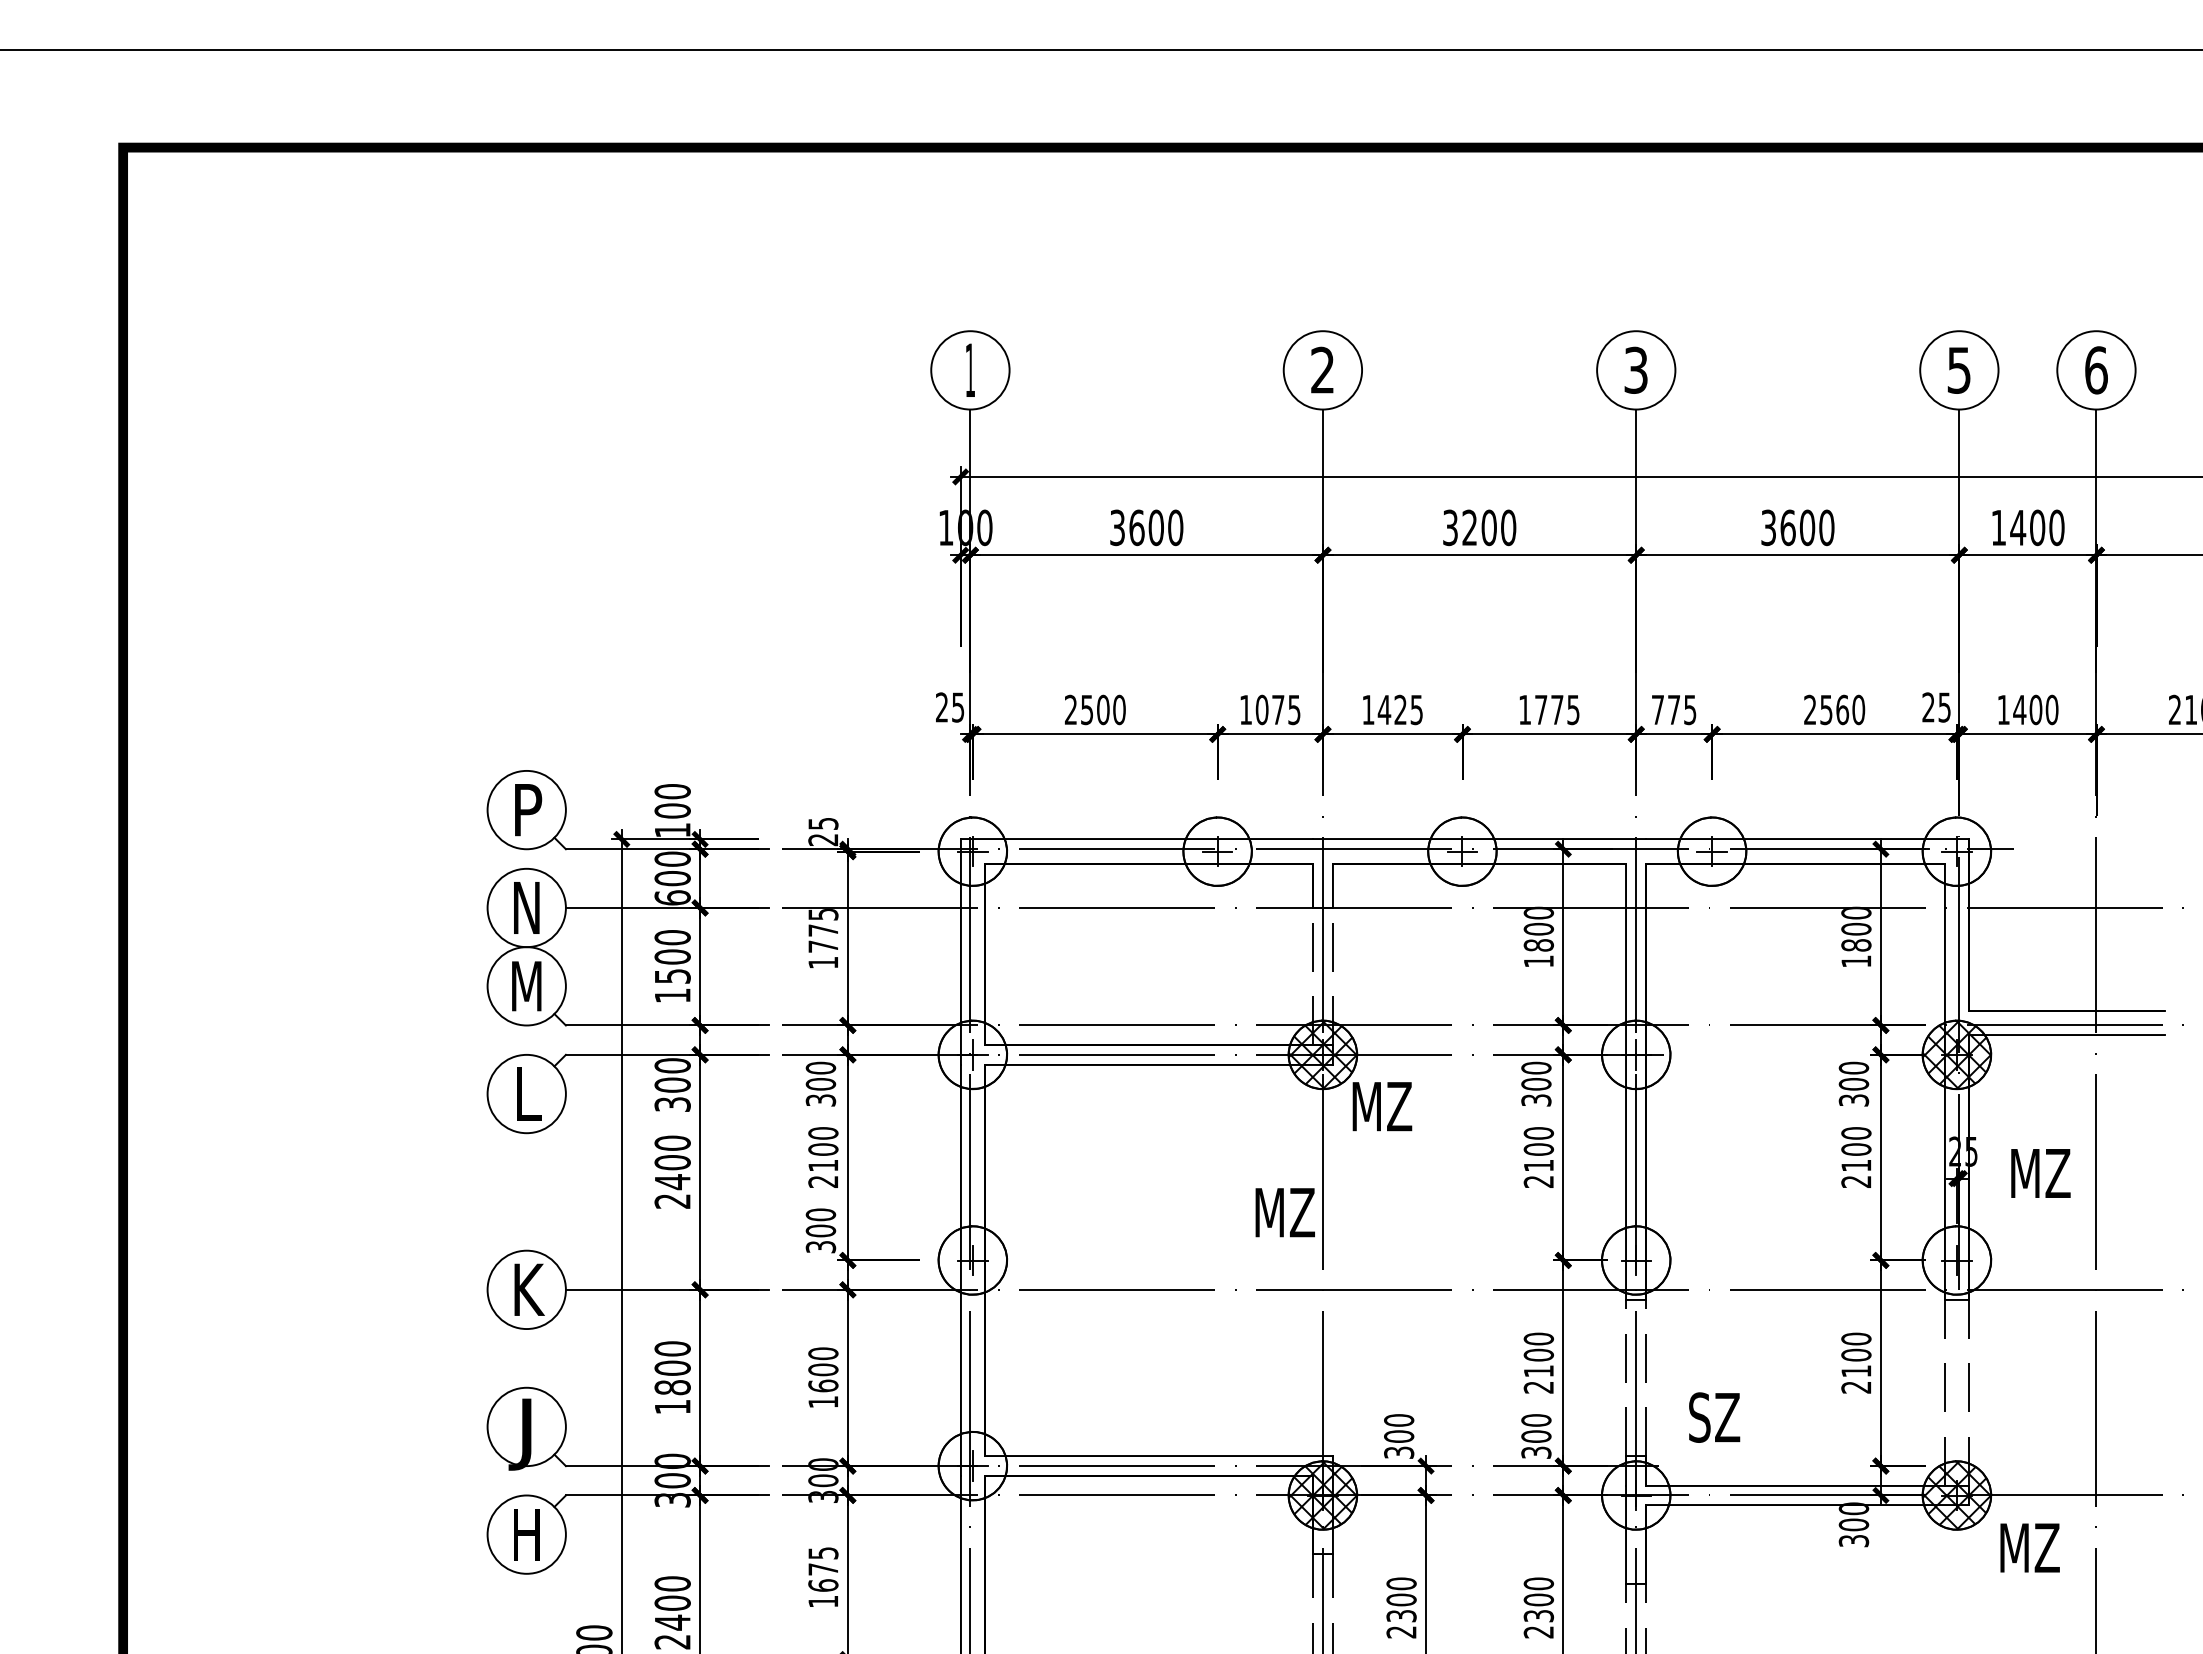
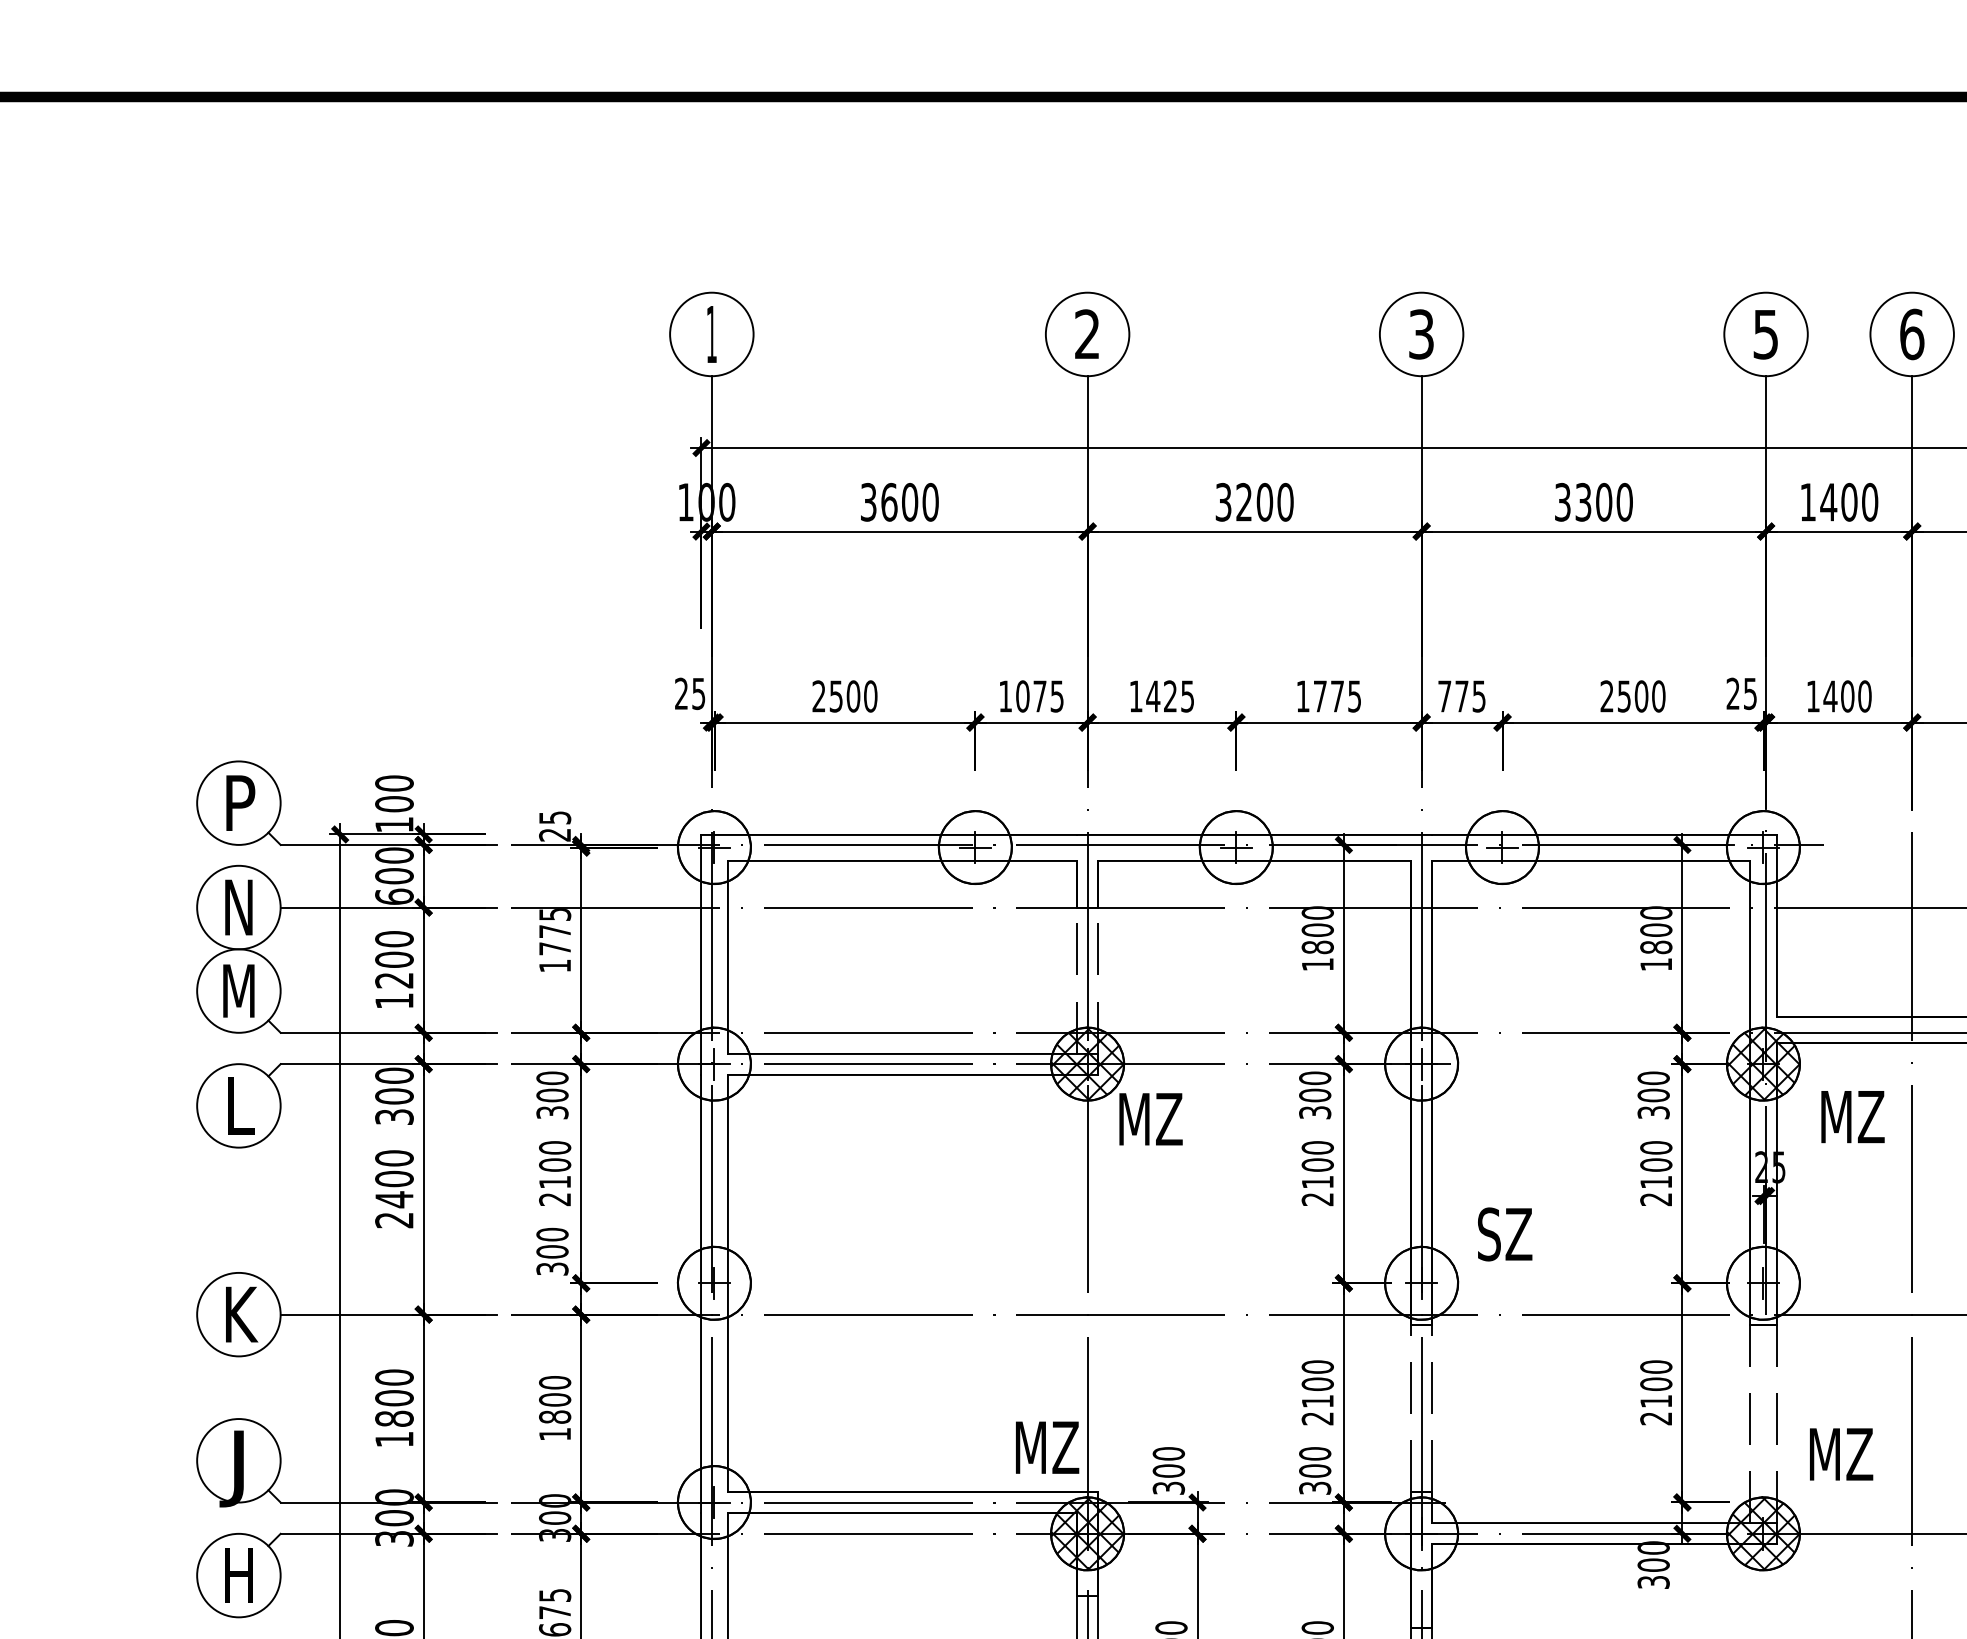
text: (1787, 527) -> (1582, 501), 3600 -> 3300
text: (1842, 709) -> (1641, 695), 2560 -> 2500
text: (672, 976) -> (394, 980), 1500 -> 1200
text: (2040, 1173) -> (1852, 1117), moved
text: (1284, 1212) -> (1046, 1447), moved
text: (823, 1385) -> (555, 1416), 1600 -> 1800
text: (1714, 1417) -> (1505, 1234), moved
text: (2029, 1547) -> (1840, 1453), moved

